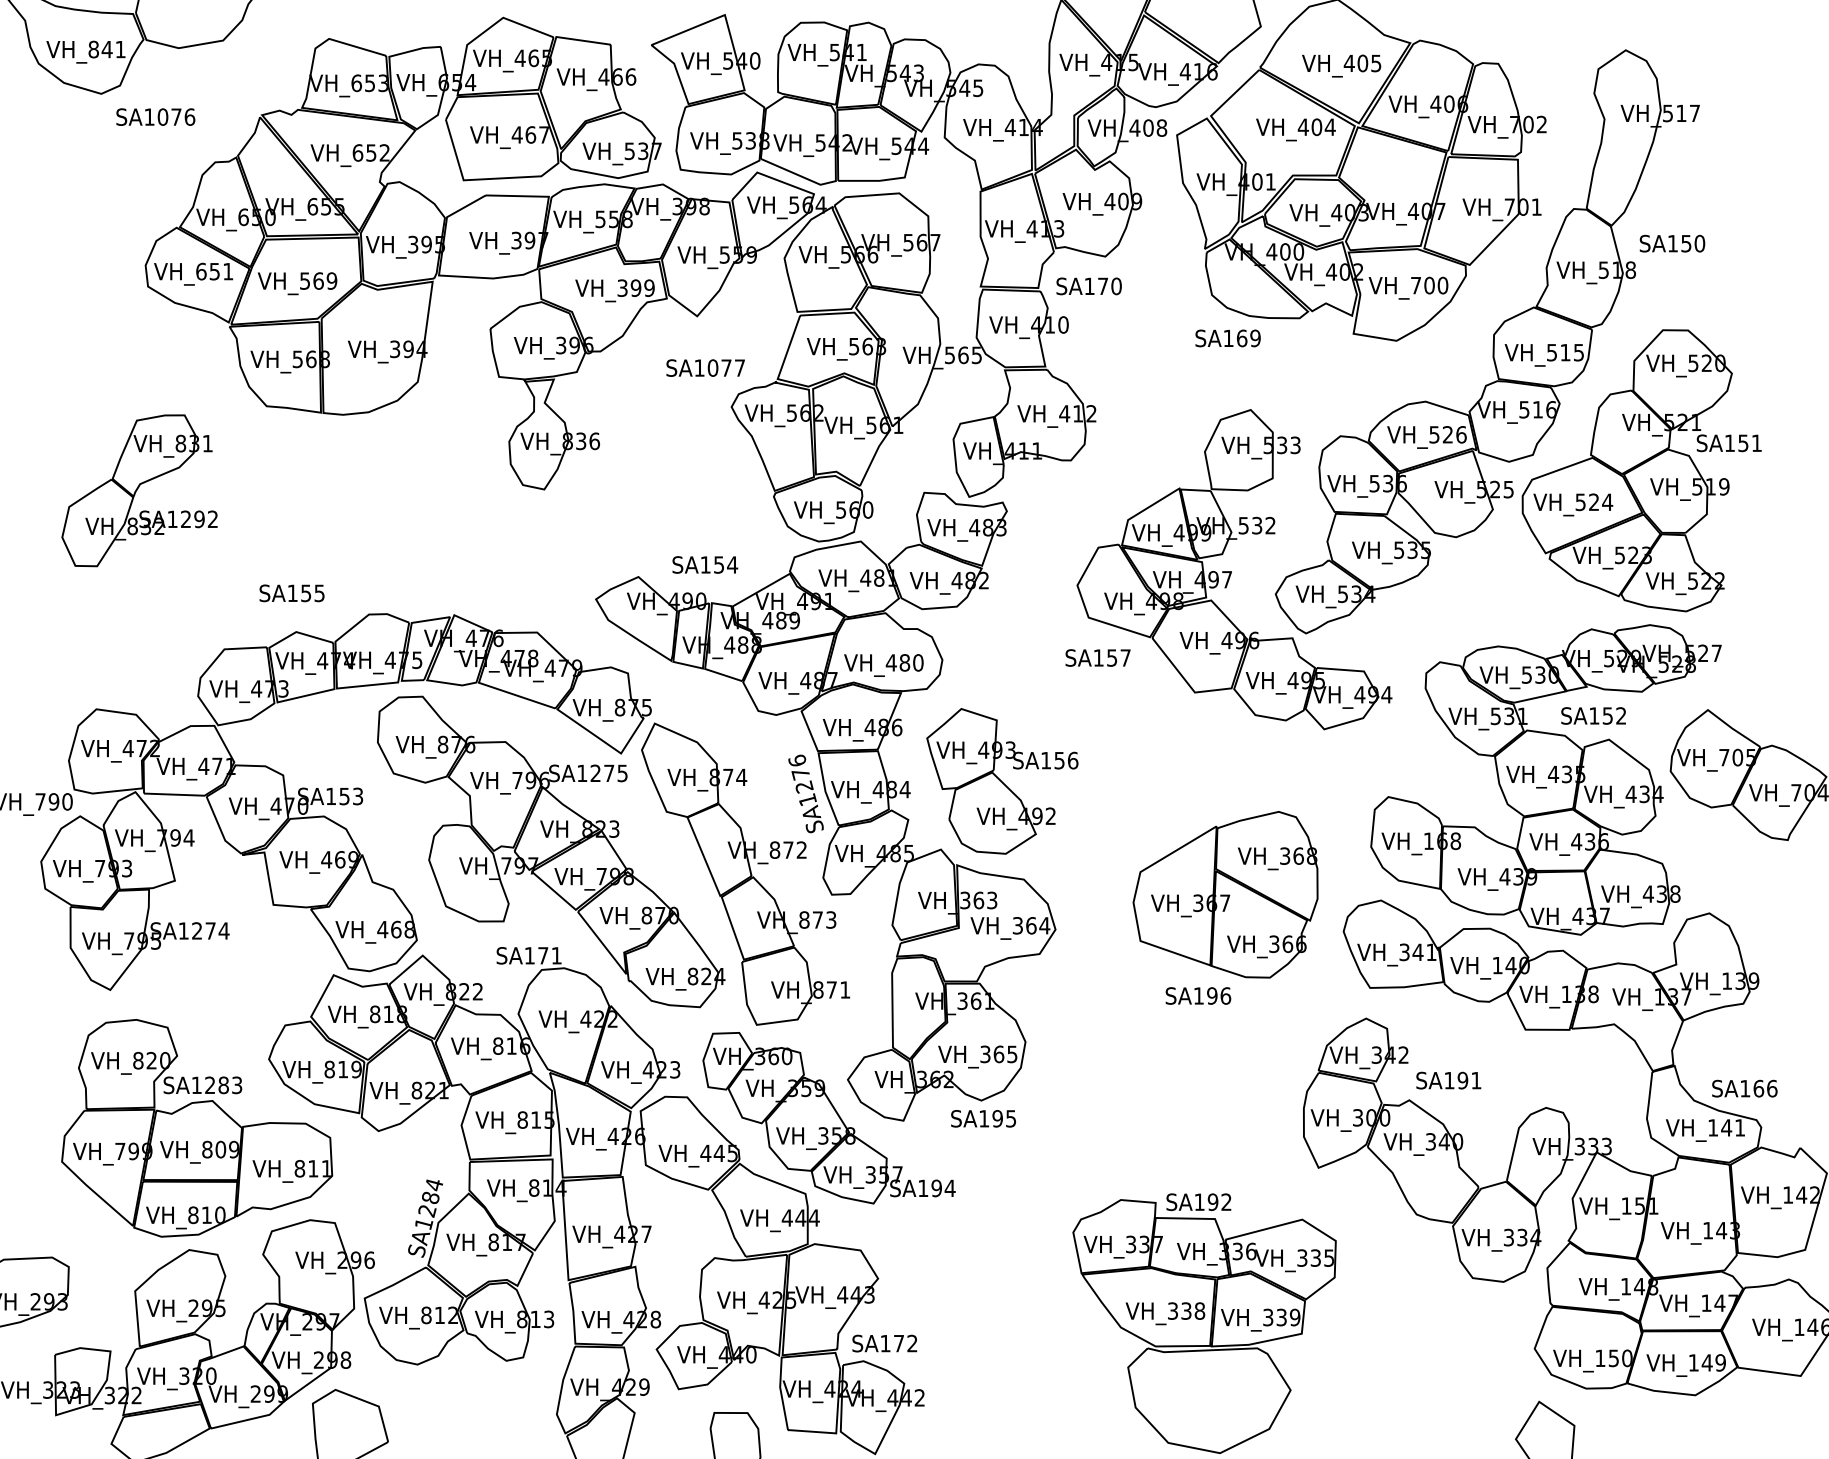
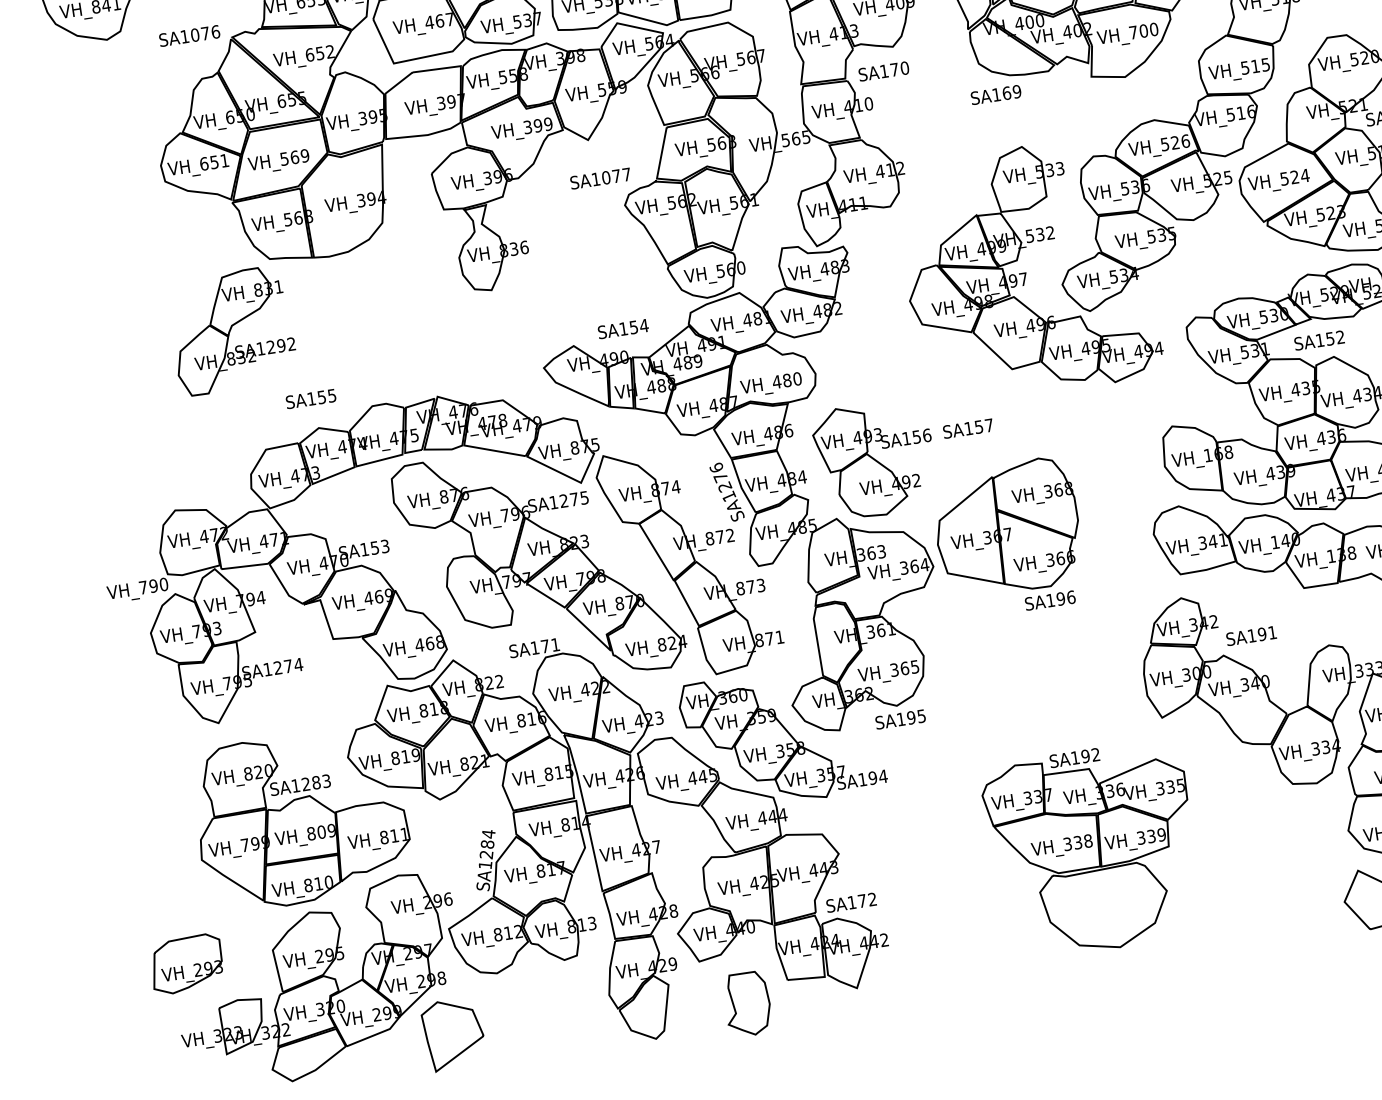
text: (155, 116) -> (189, 35), moved
part: (139, 490) -> (232, 330), moved
text: (1097, 657) -> (967, 428), moved
part: (1225, 894) -> (1007, 527), moved

